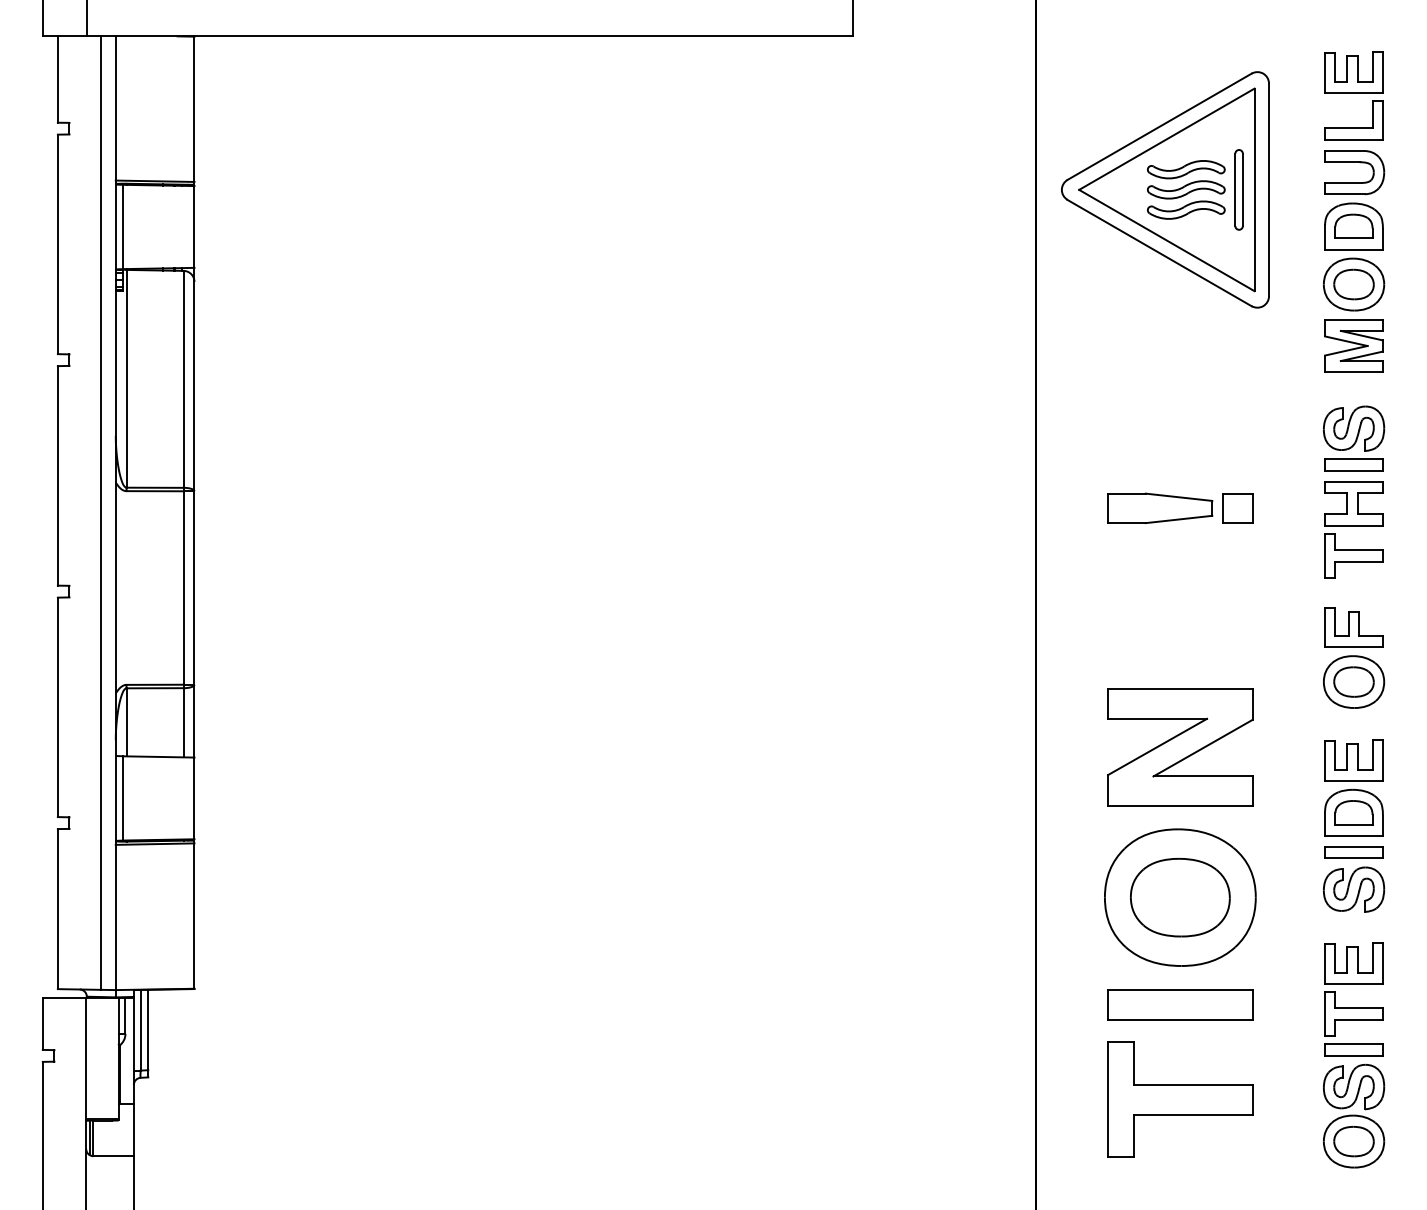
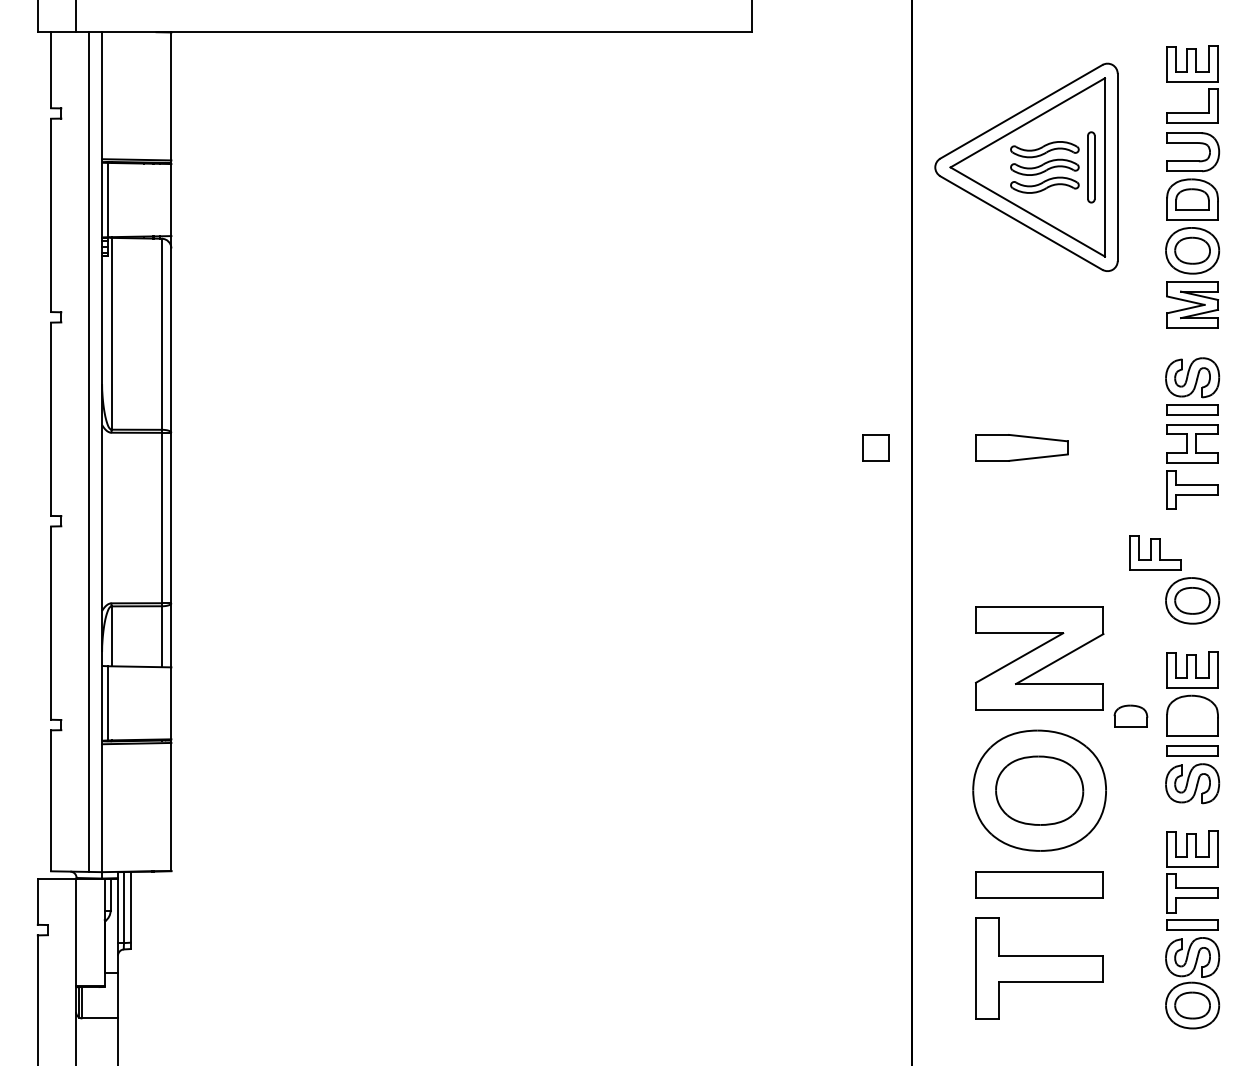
part: (1237, 508) -> (875, 448), moved
part: (1353, 627) -> (1155, 552), moved
part: (1353, 812) -> (1130, 715), moved

